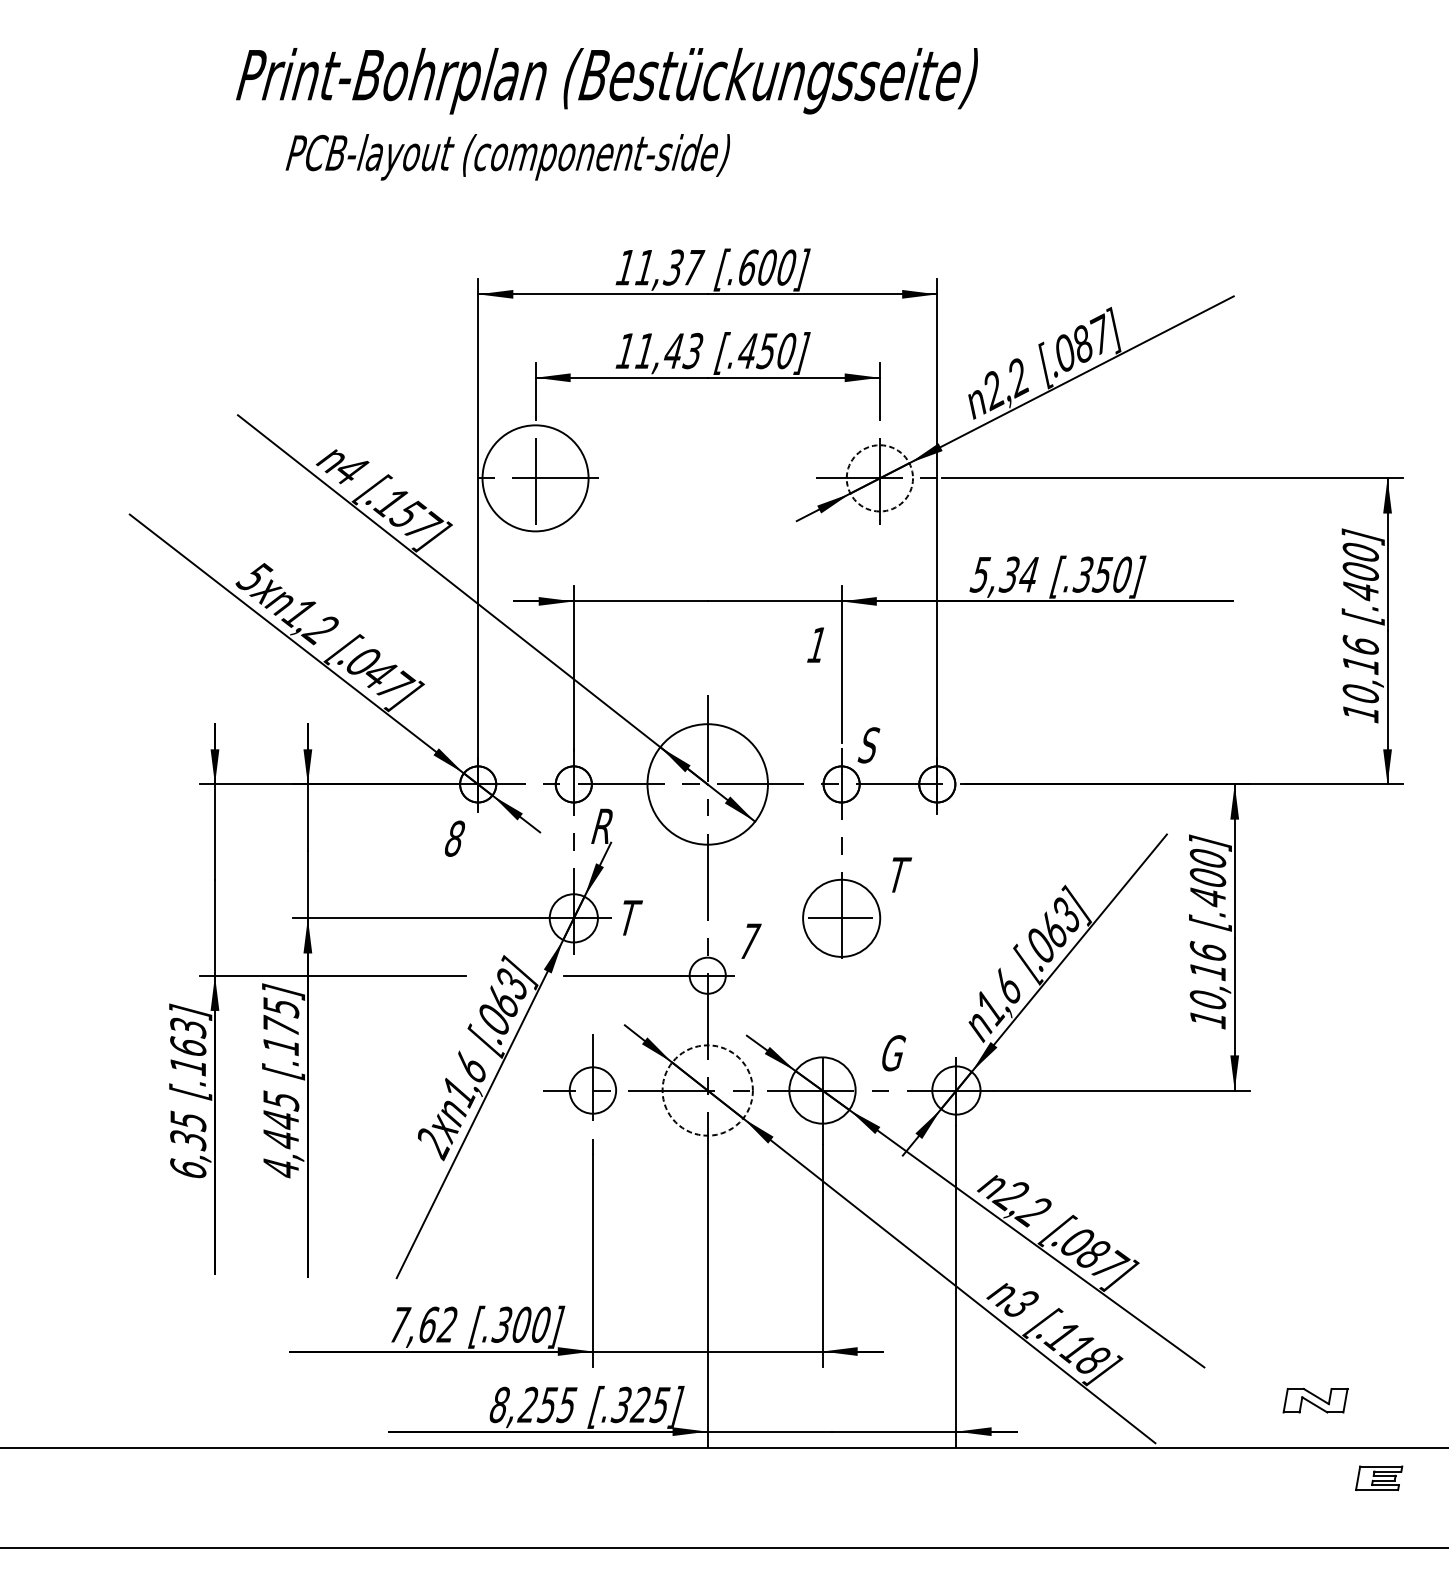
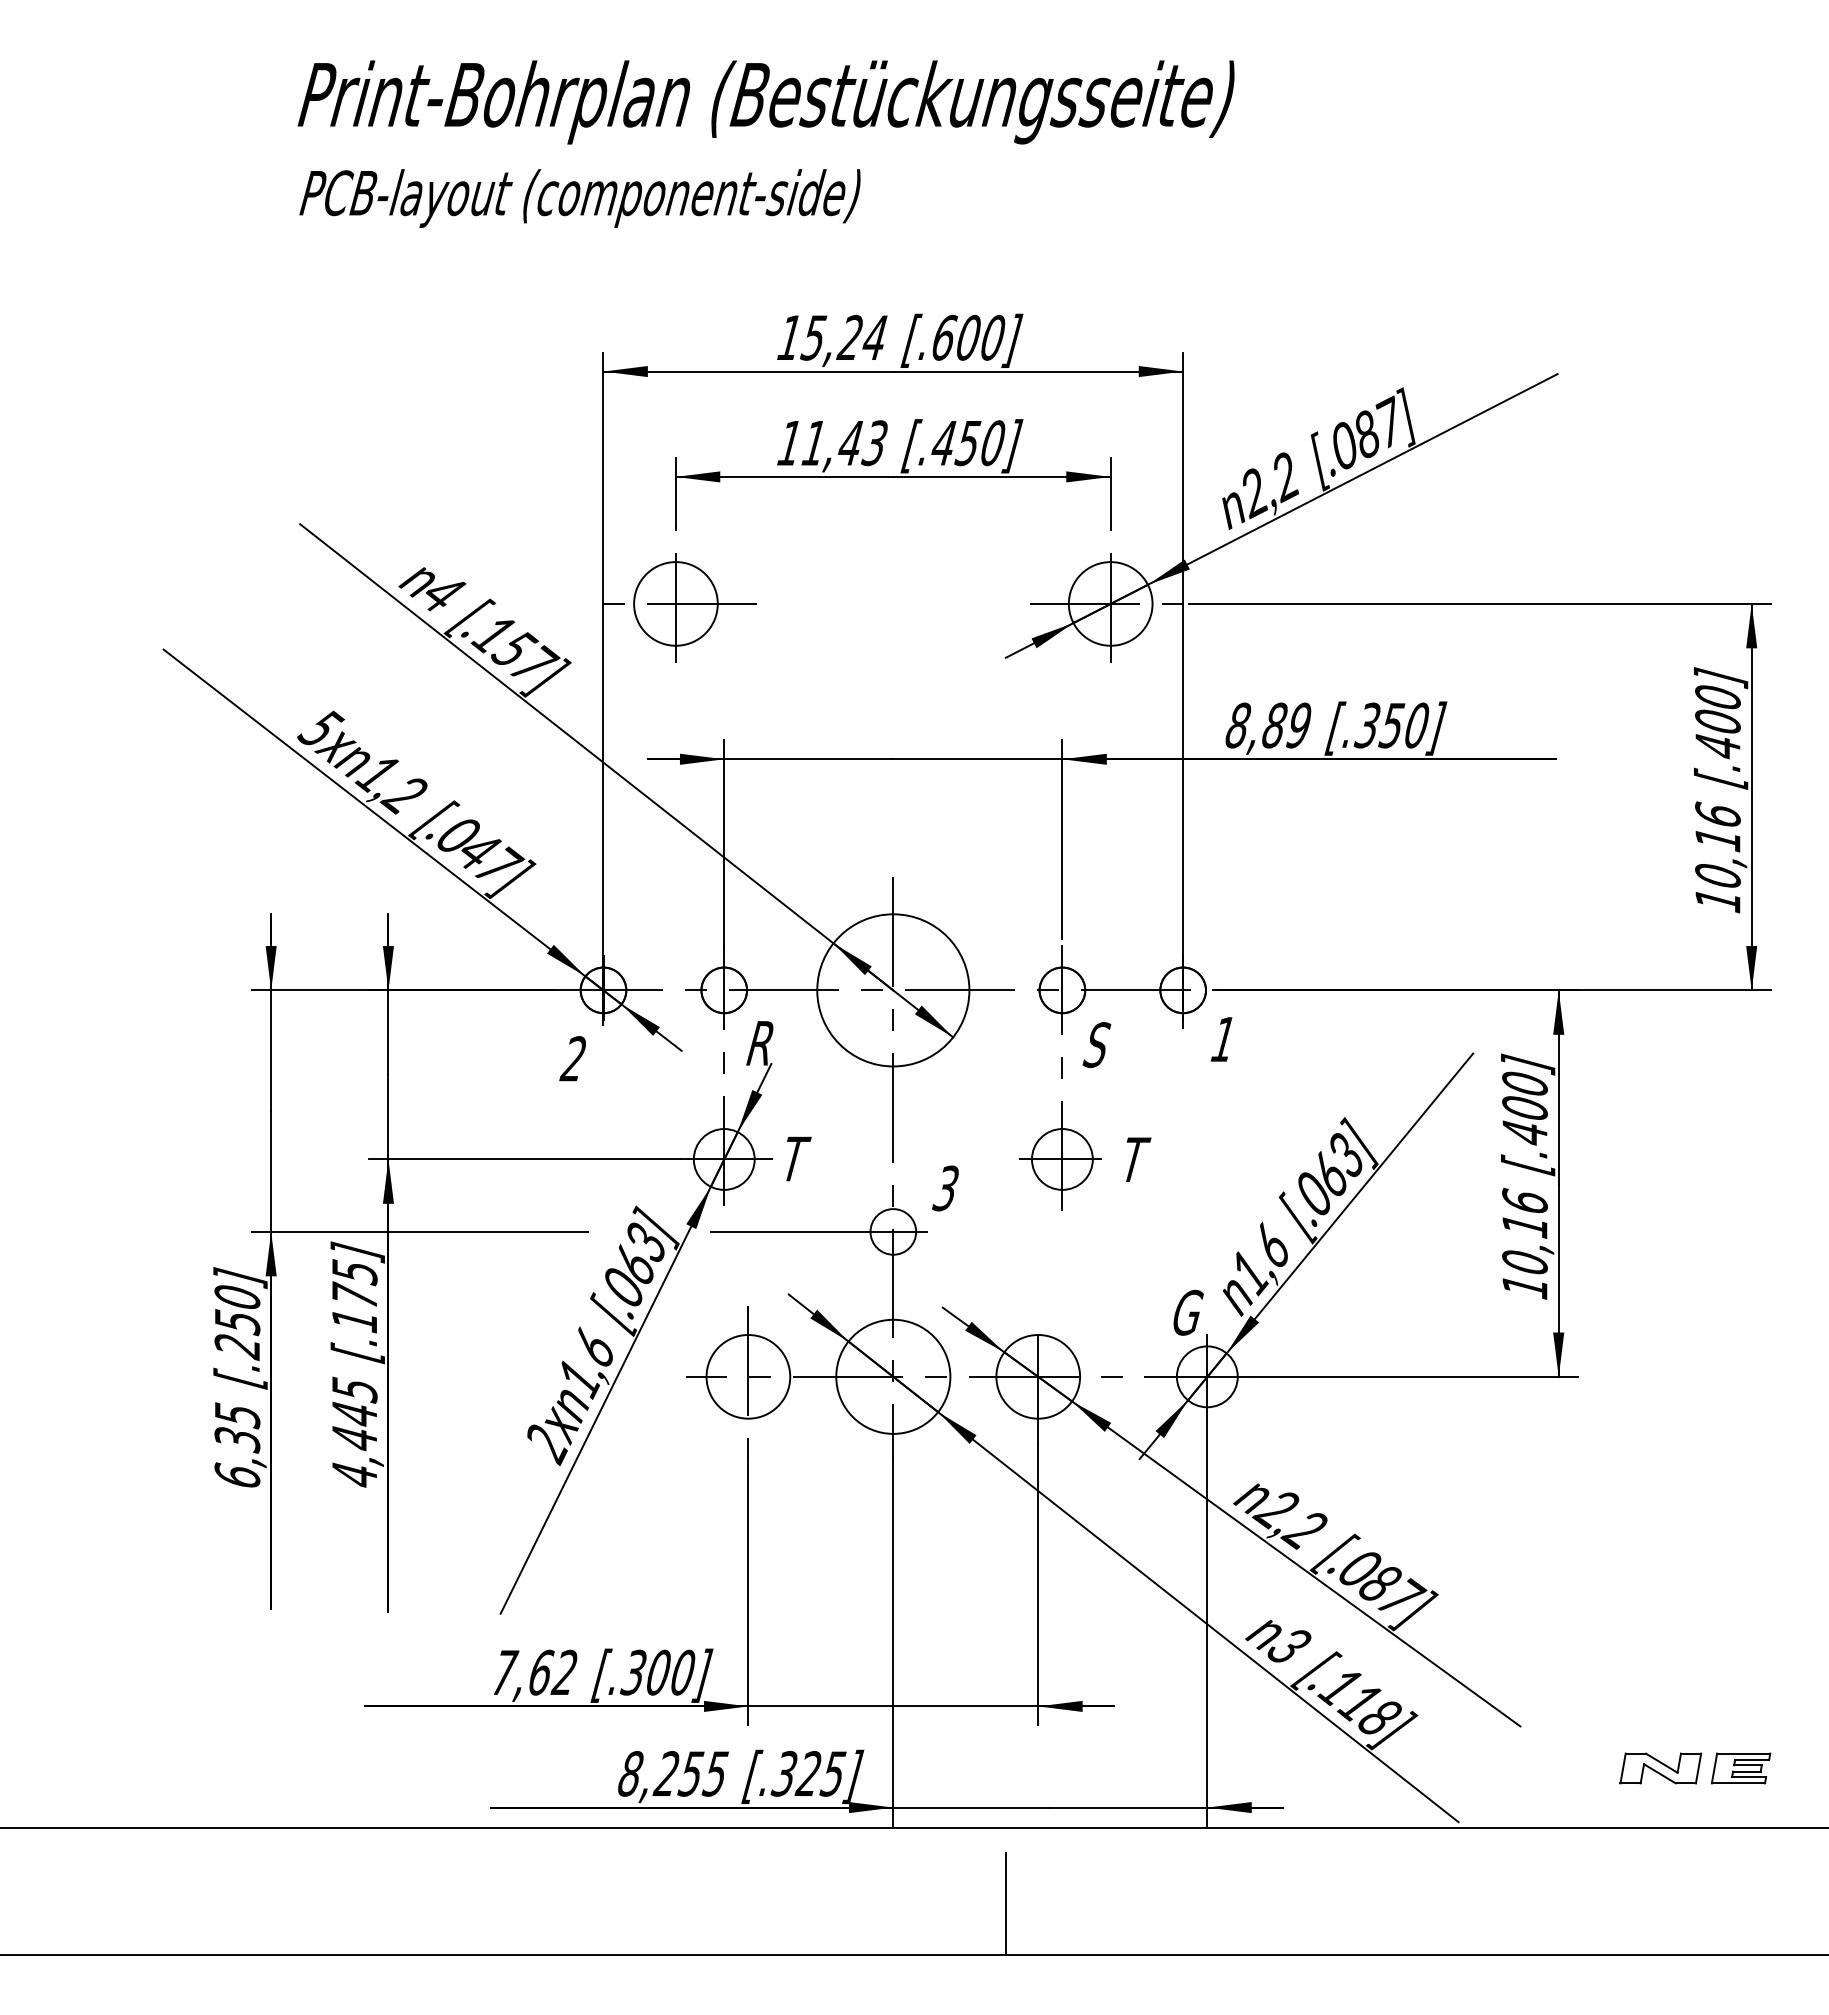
text: (507, 157) -> (579, 198), moved
text: (669, 267) -> (845, 337), 11,37 -> 15,24
circle: (535, 478) -> (675, 603), size x0.62
circle: (879, 478) -> (1110, 603), dashed -> solid
text: (1004, 574) -> (1267, 725), 5,34 -> 8,89
text: (815, 645) -> (1221, 1039), moved
text: (868, 744) -> (1096, 1044), moved
text: (453, 838) -> (572, 1058), 8 -> 2
text: (901, 874) -> (1138, 1159), moved
circle: (840, 918) -> (1061, 1159), size x0.62
text: (749, 941) -> (946, 1188), 7 -> 3
text: (188, 1048) -> (237, 1323), [.163] -> [.250]
text: (893, 1053) -> (1188, 1312), moved
circle: (593, 1090) -> (748, 1376), size x1.43
circle: (707, 1090) -> (893, 1376), dashed -> solid
part: (1379, 1478) -> (1741, 1768), moved
line: (796, 1507) -> (1005, 1903), added

